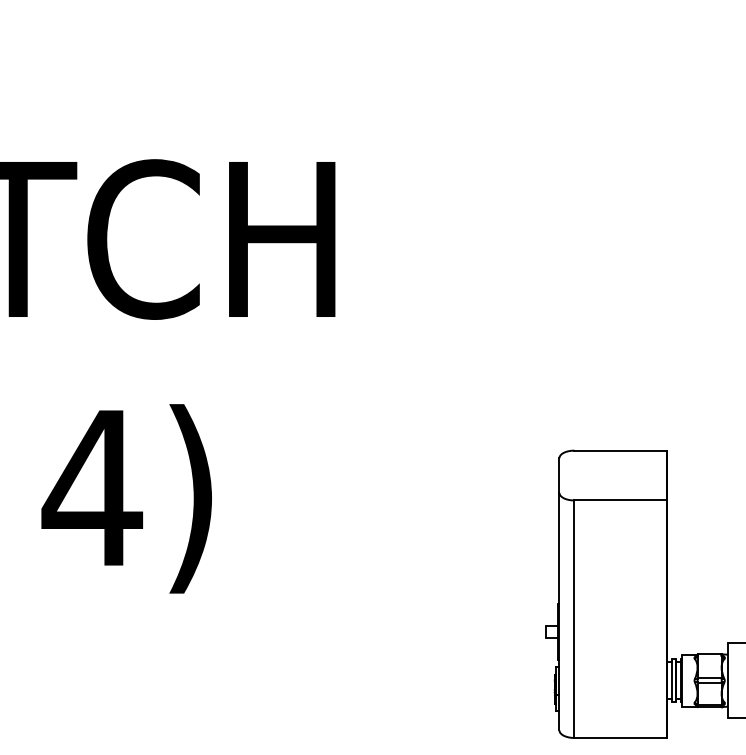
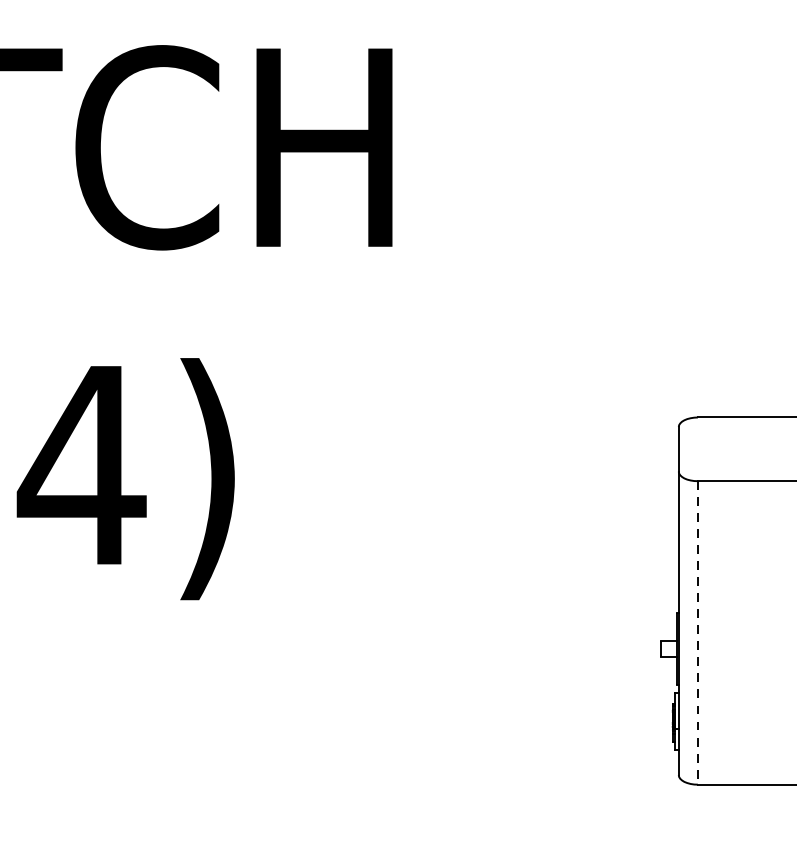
line: (574, 619) -> (697, 633), solid -> dashed

